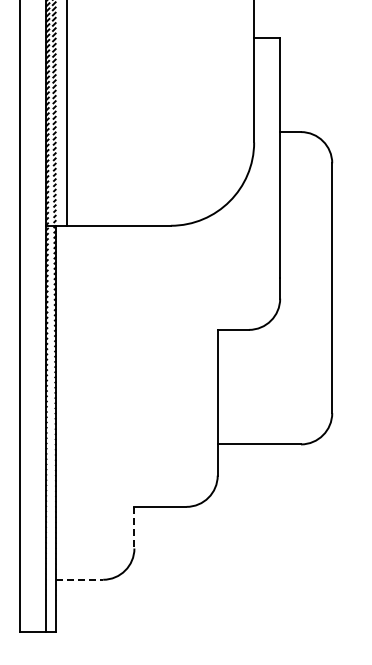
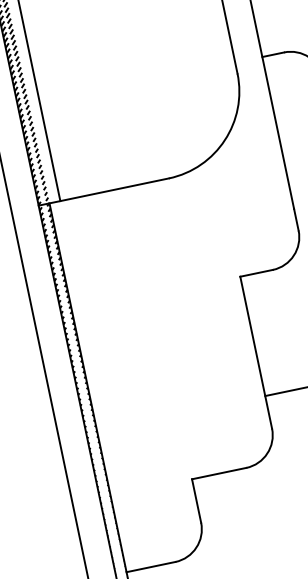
line: (134, 527) -> (196, 500), dashed -> solid
line: (80, 579) -> (151, 566), dashed -> solid

